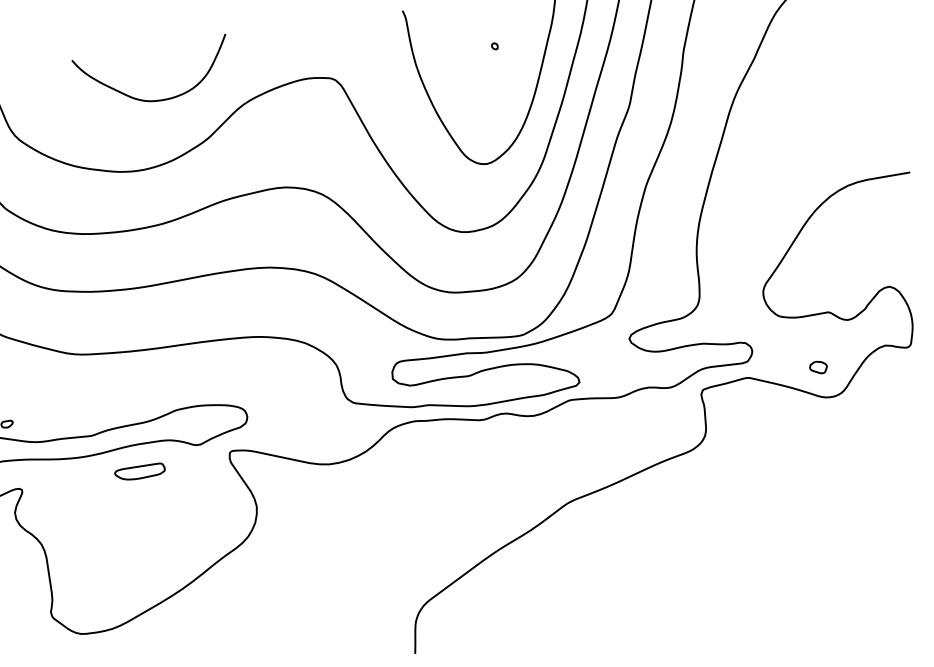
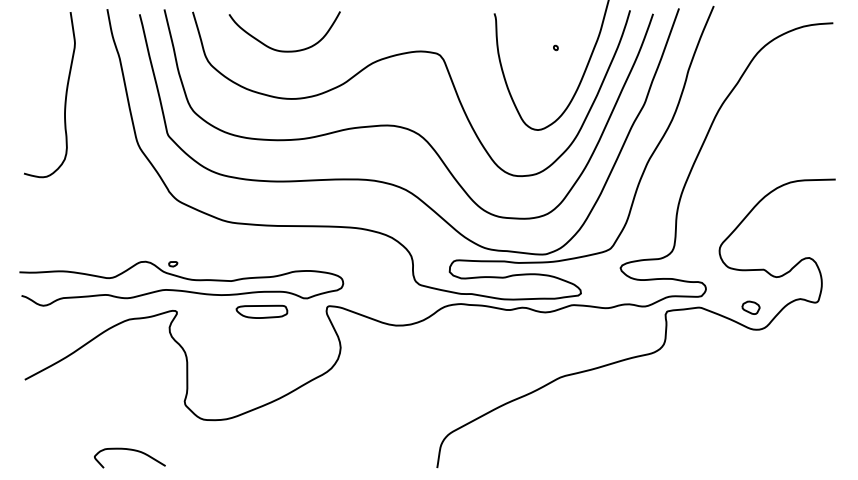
curve: (147, 99) -> (278, 49), moved
part: (817, 367) -> (750, 307), size x1.43
part: (139, 472) -> (261, 311), size x1.43

